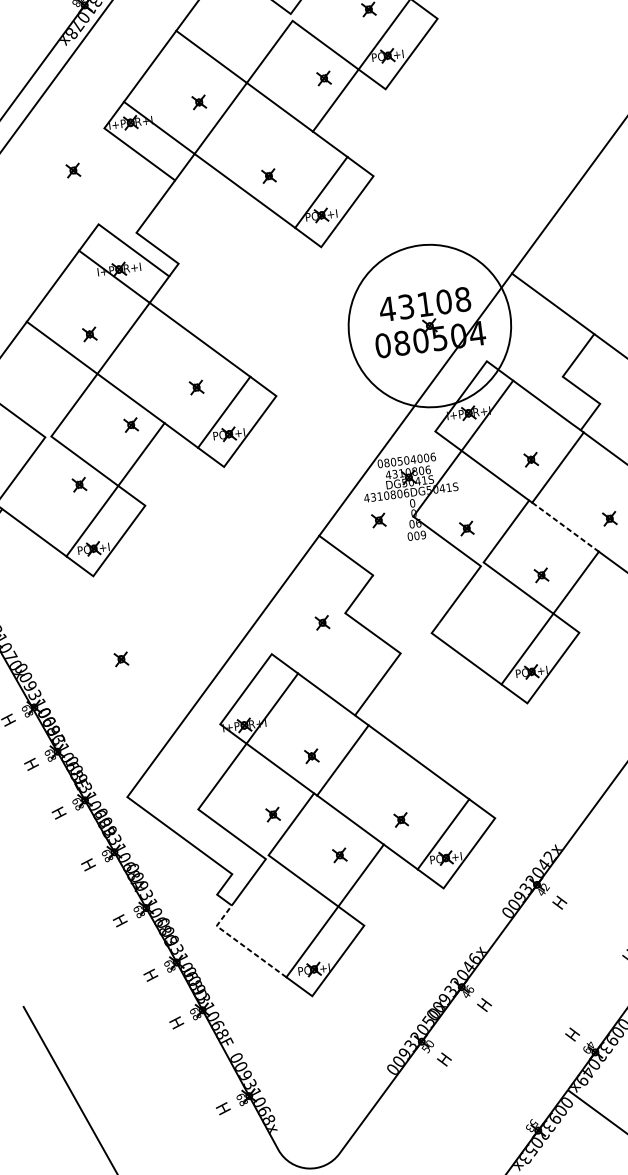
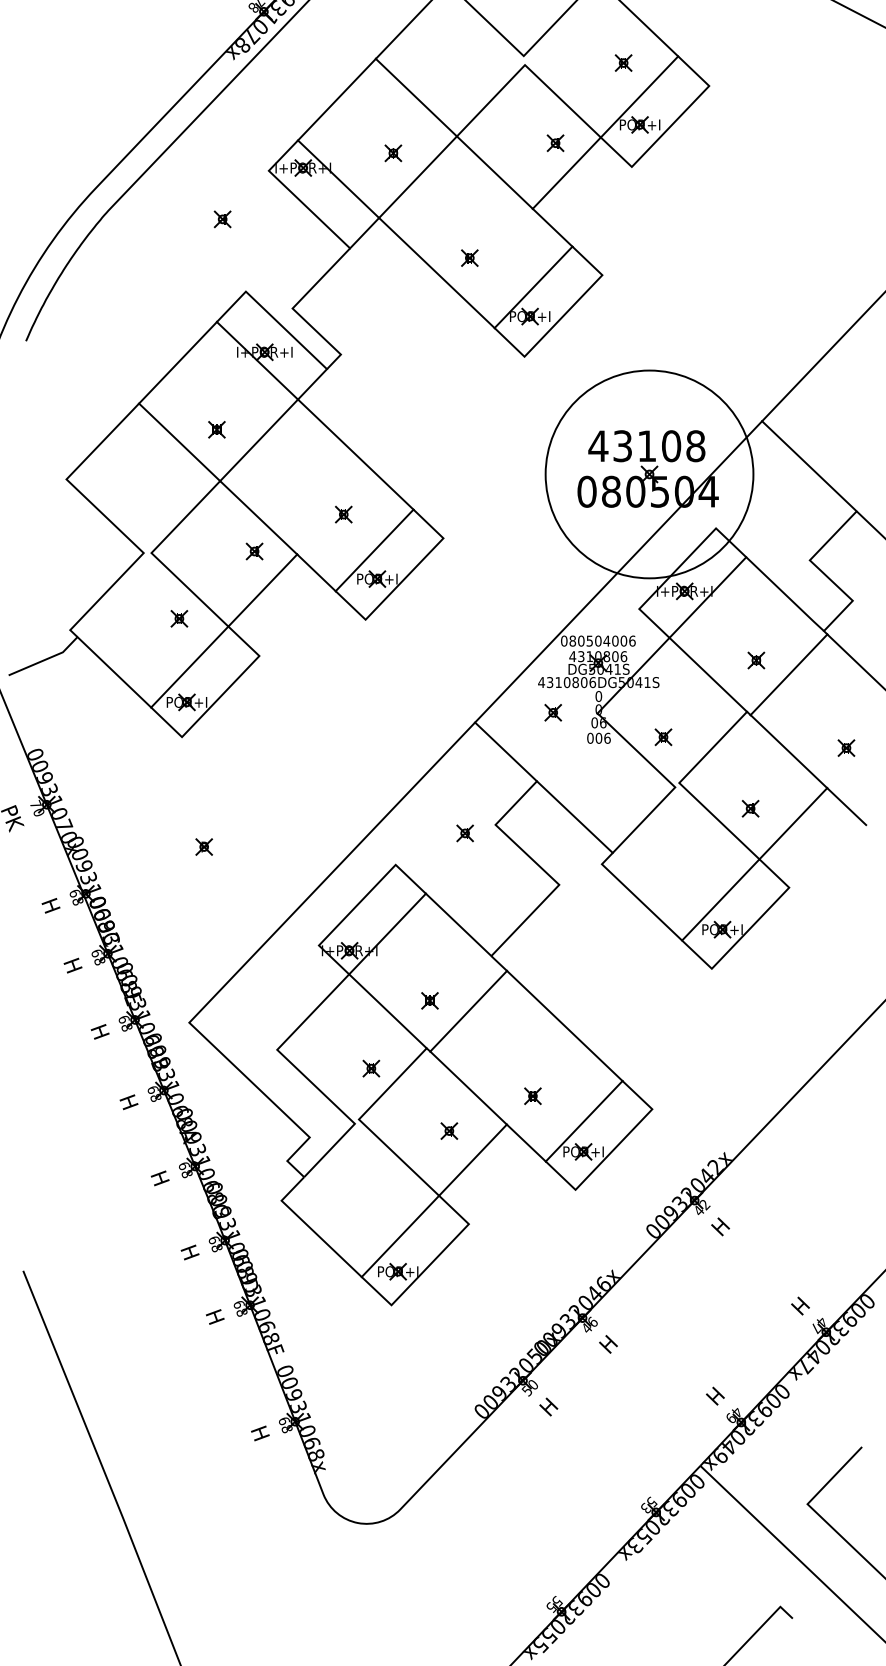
line: (565, 527) -> (788, 751), dashed -> solid
text: (423, 534) -> (607, 737), 009 -> 006
line: (405, 598) -> (574, 816), added
line: (240, 943) -> (309, 1226), dashed -> solid

